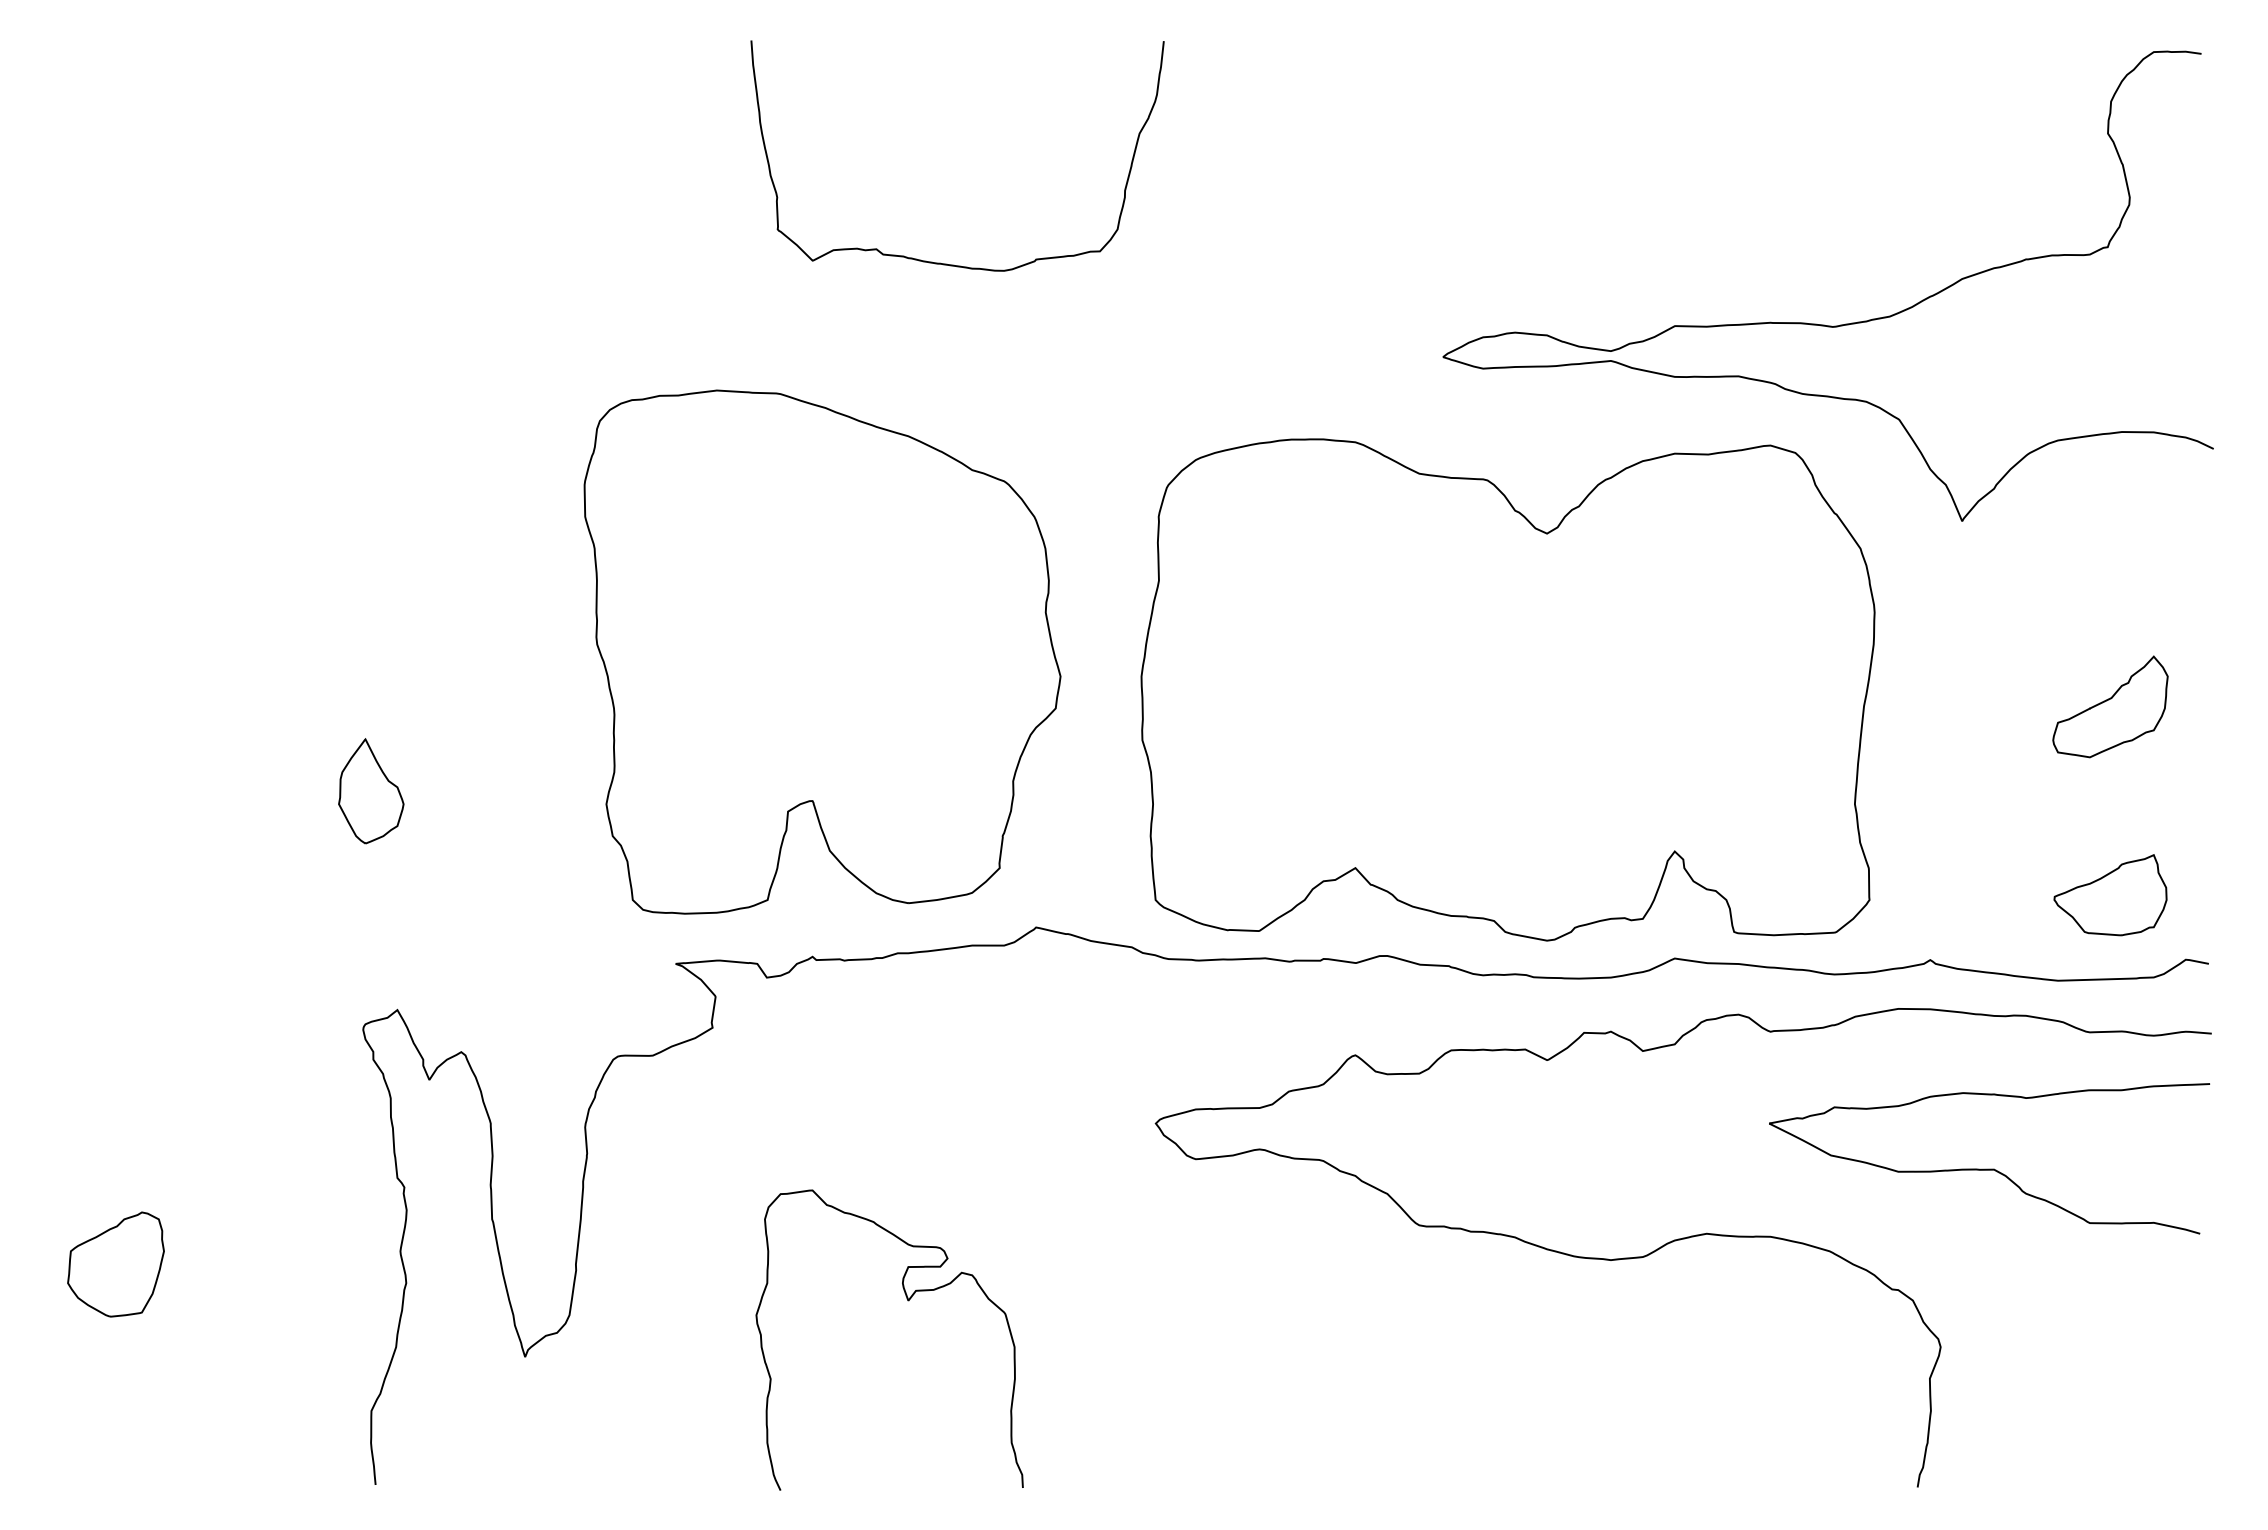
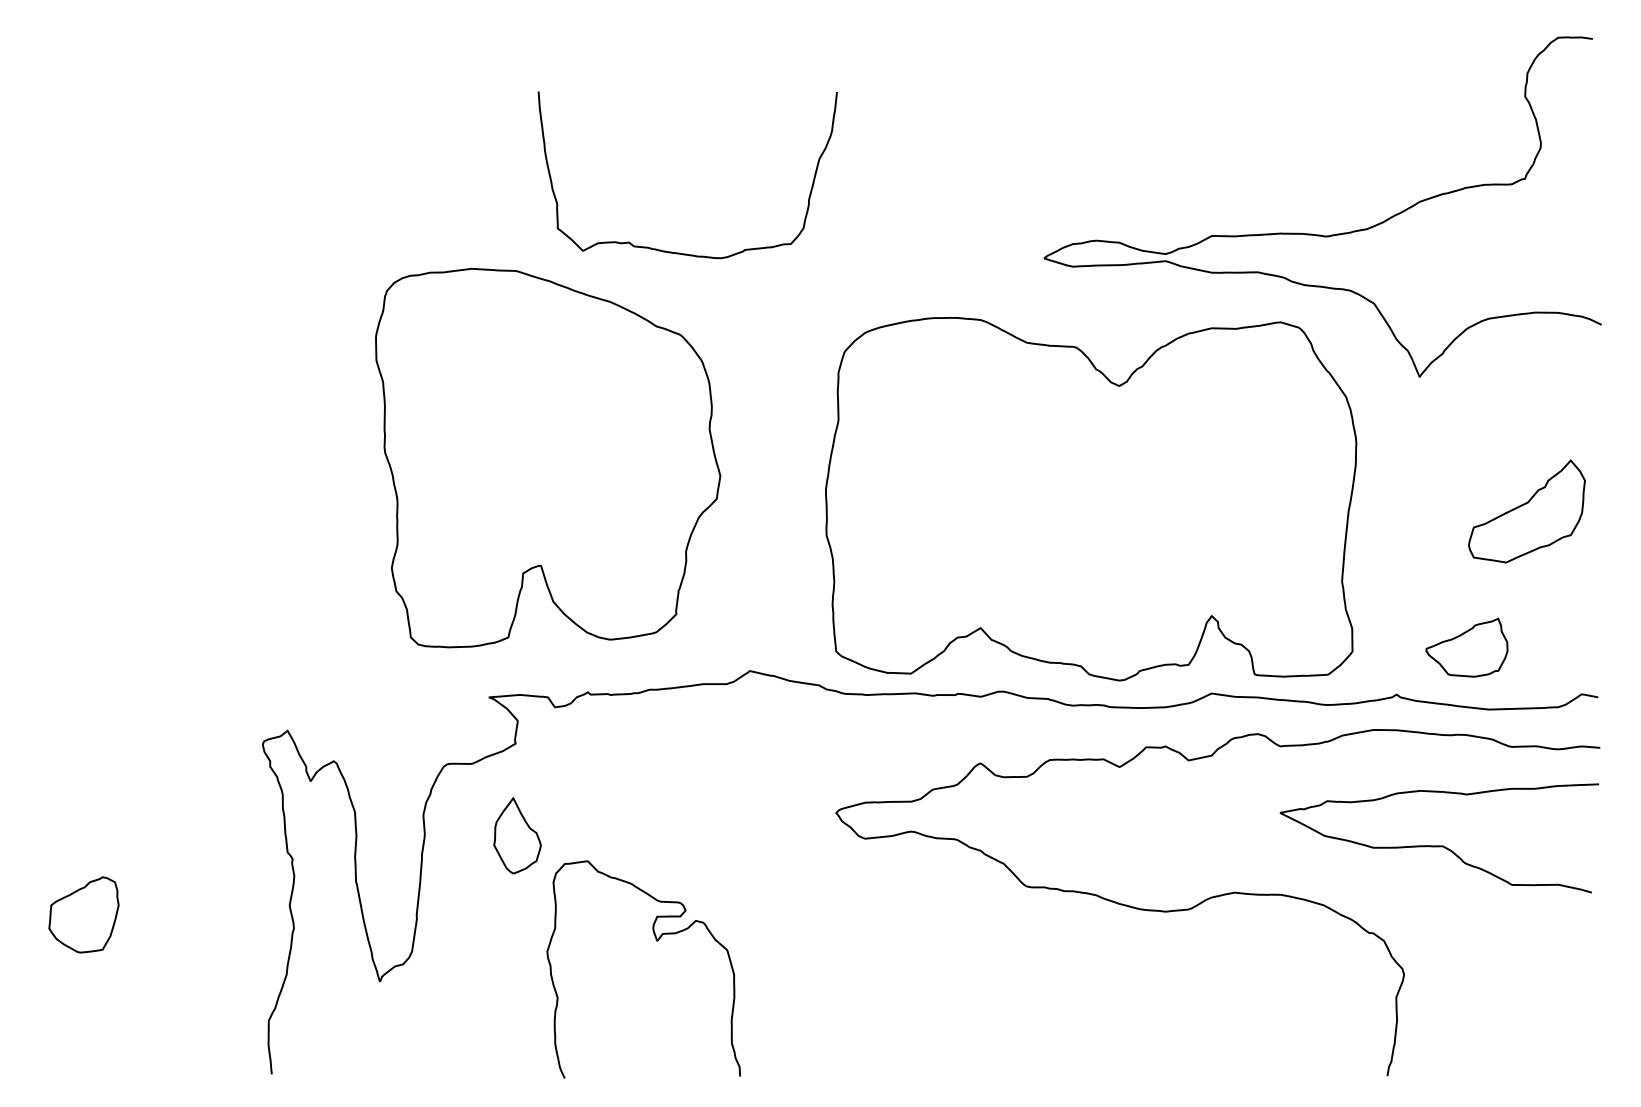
curve: (940, 262) -> (675, 252), moved
part: (822, 651) -> (548, 457), moved
part: (2110, 706) -> (1526, 511), size x1.4
part: (371, 791) -> (517, 836), moved
part: (2110, 895) -> (1466, 647), moved

